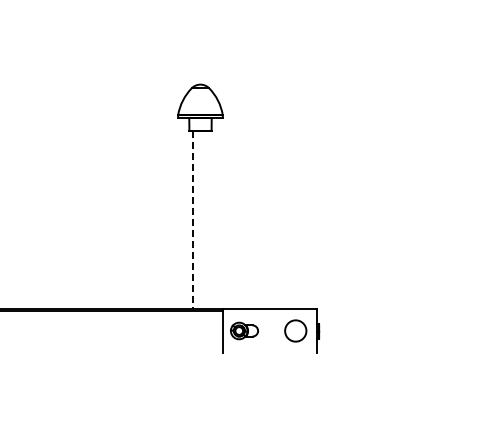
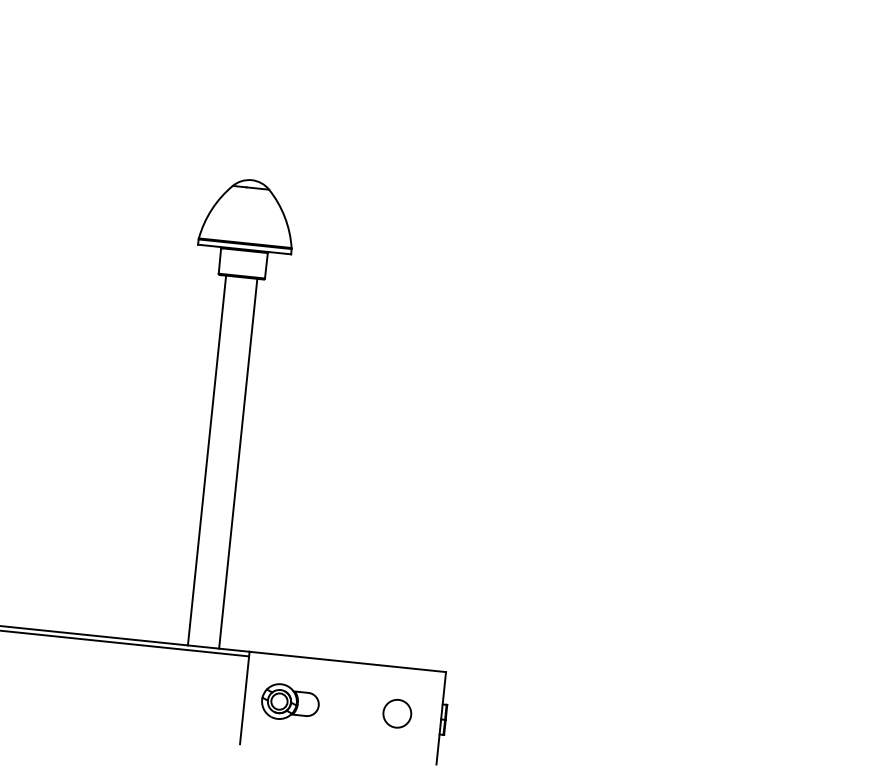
line: (207, 219) -> (237, 462), added
line: (193, 220) -> (207, 461), dashed -> solid
circle: (295, 330) -> (396, 712), size x0.62

